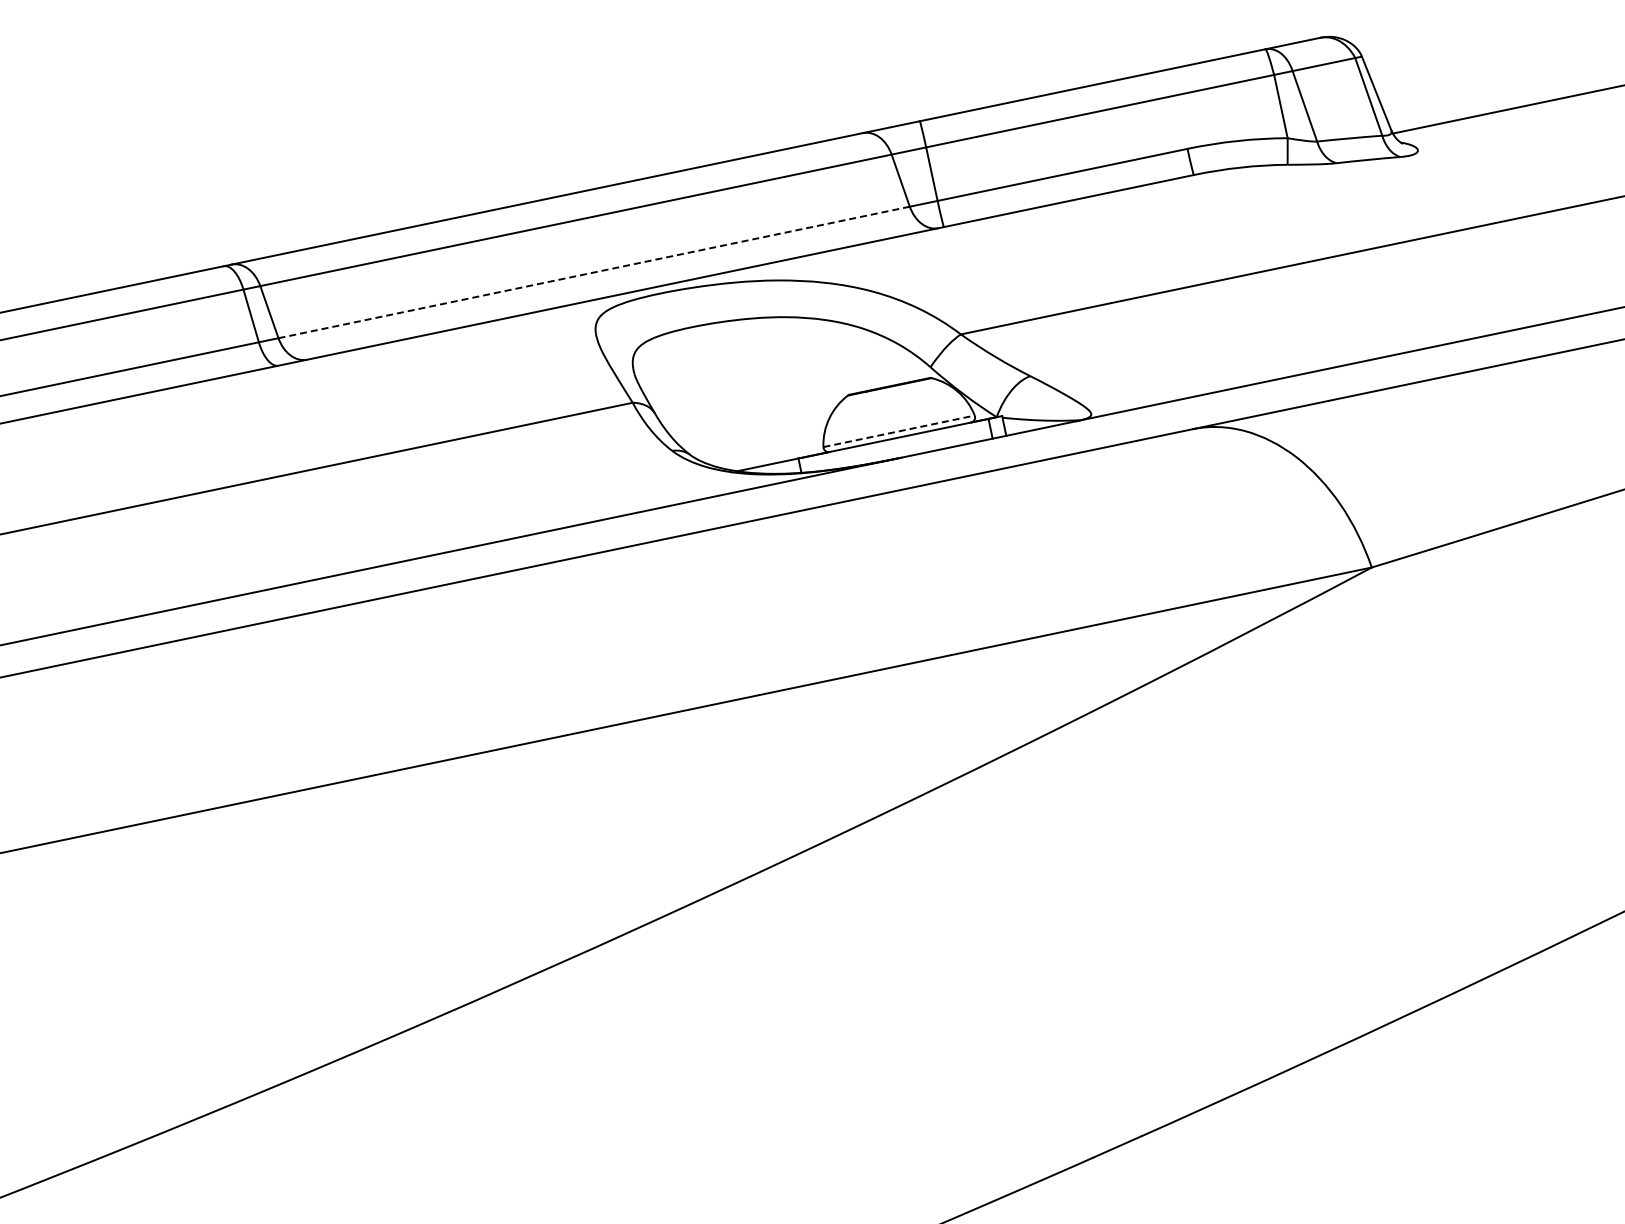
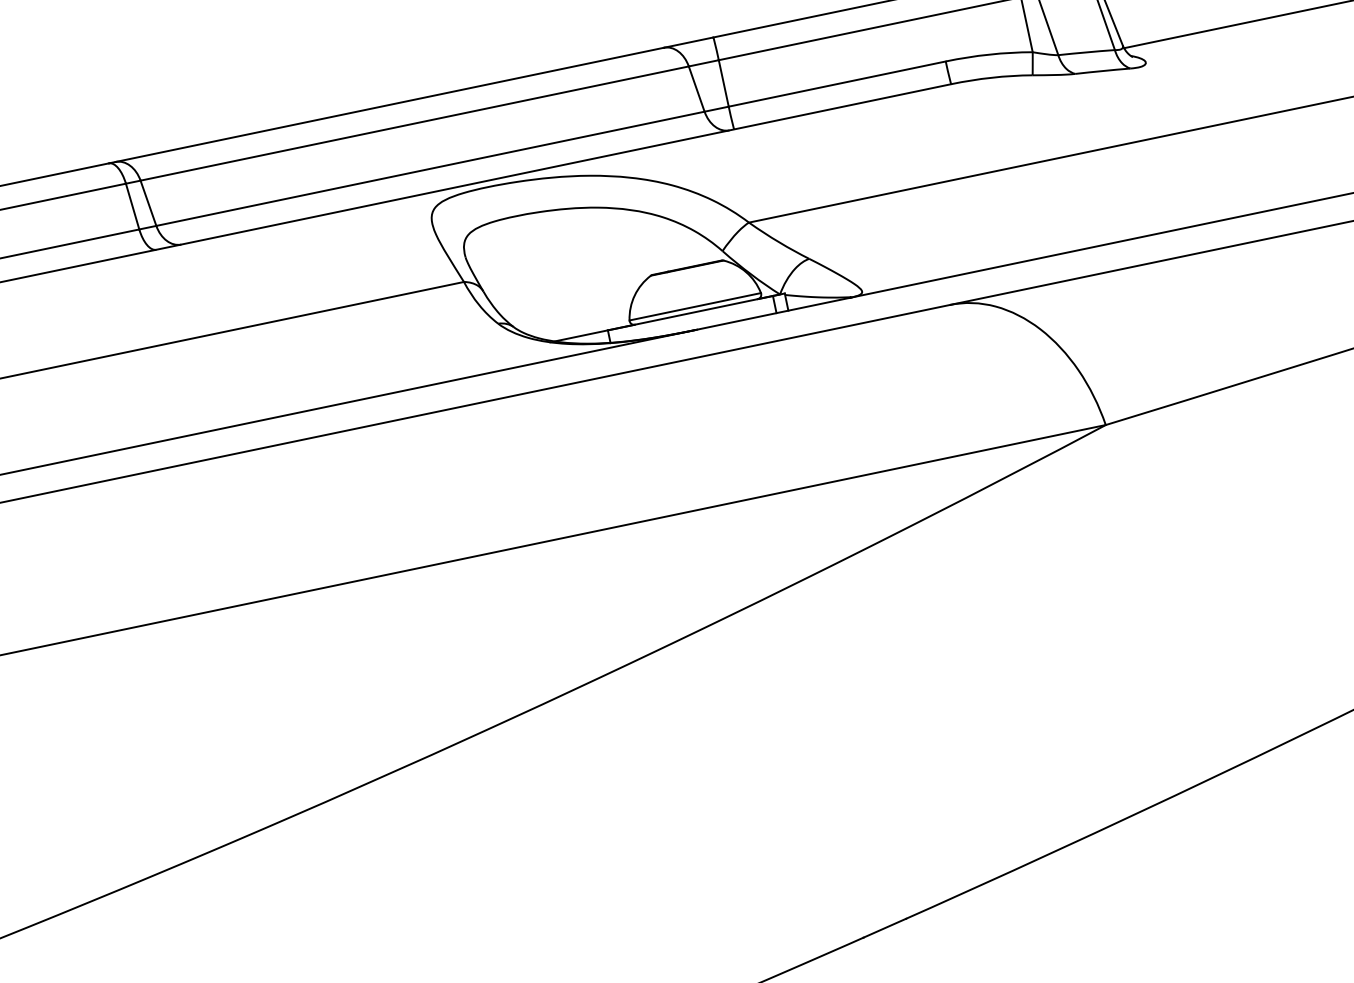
line: (594, 272) -> (430, 168), dashed -> solid
line: (899, 431) -> (695, 306), dashed -> solid

